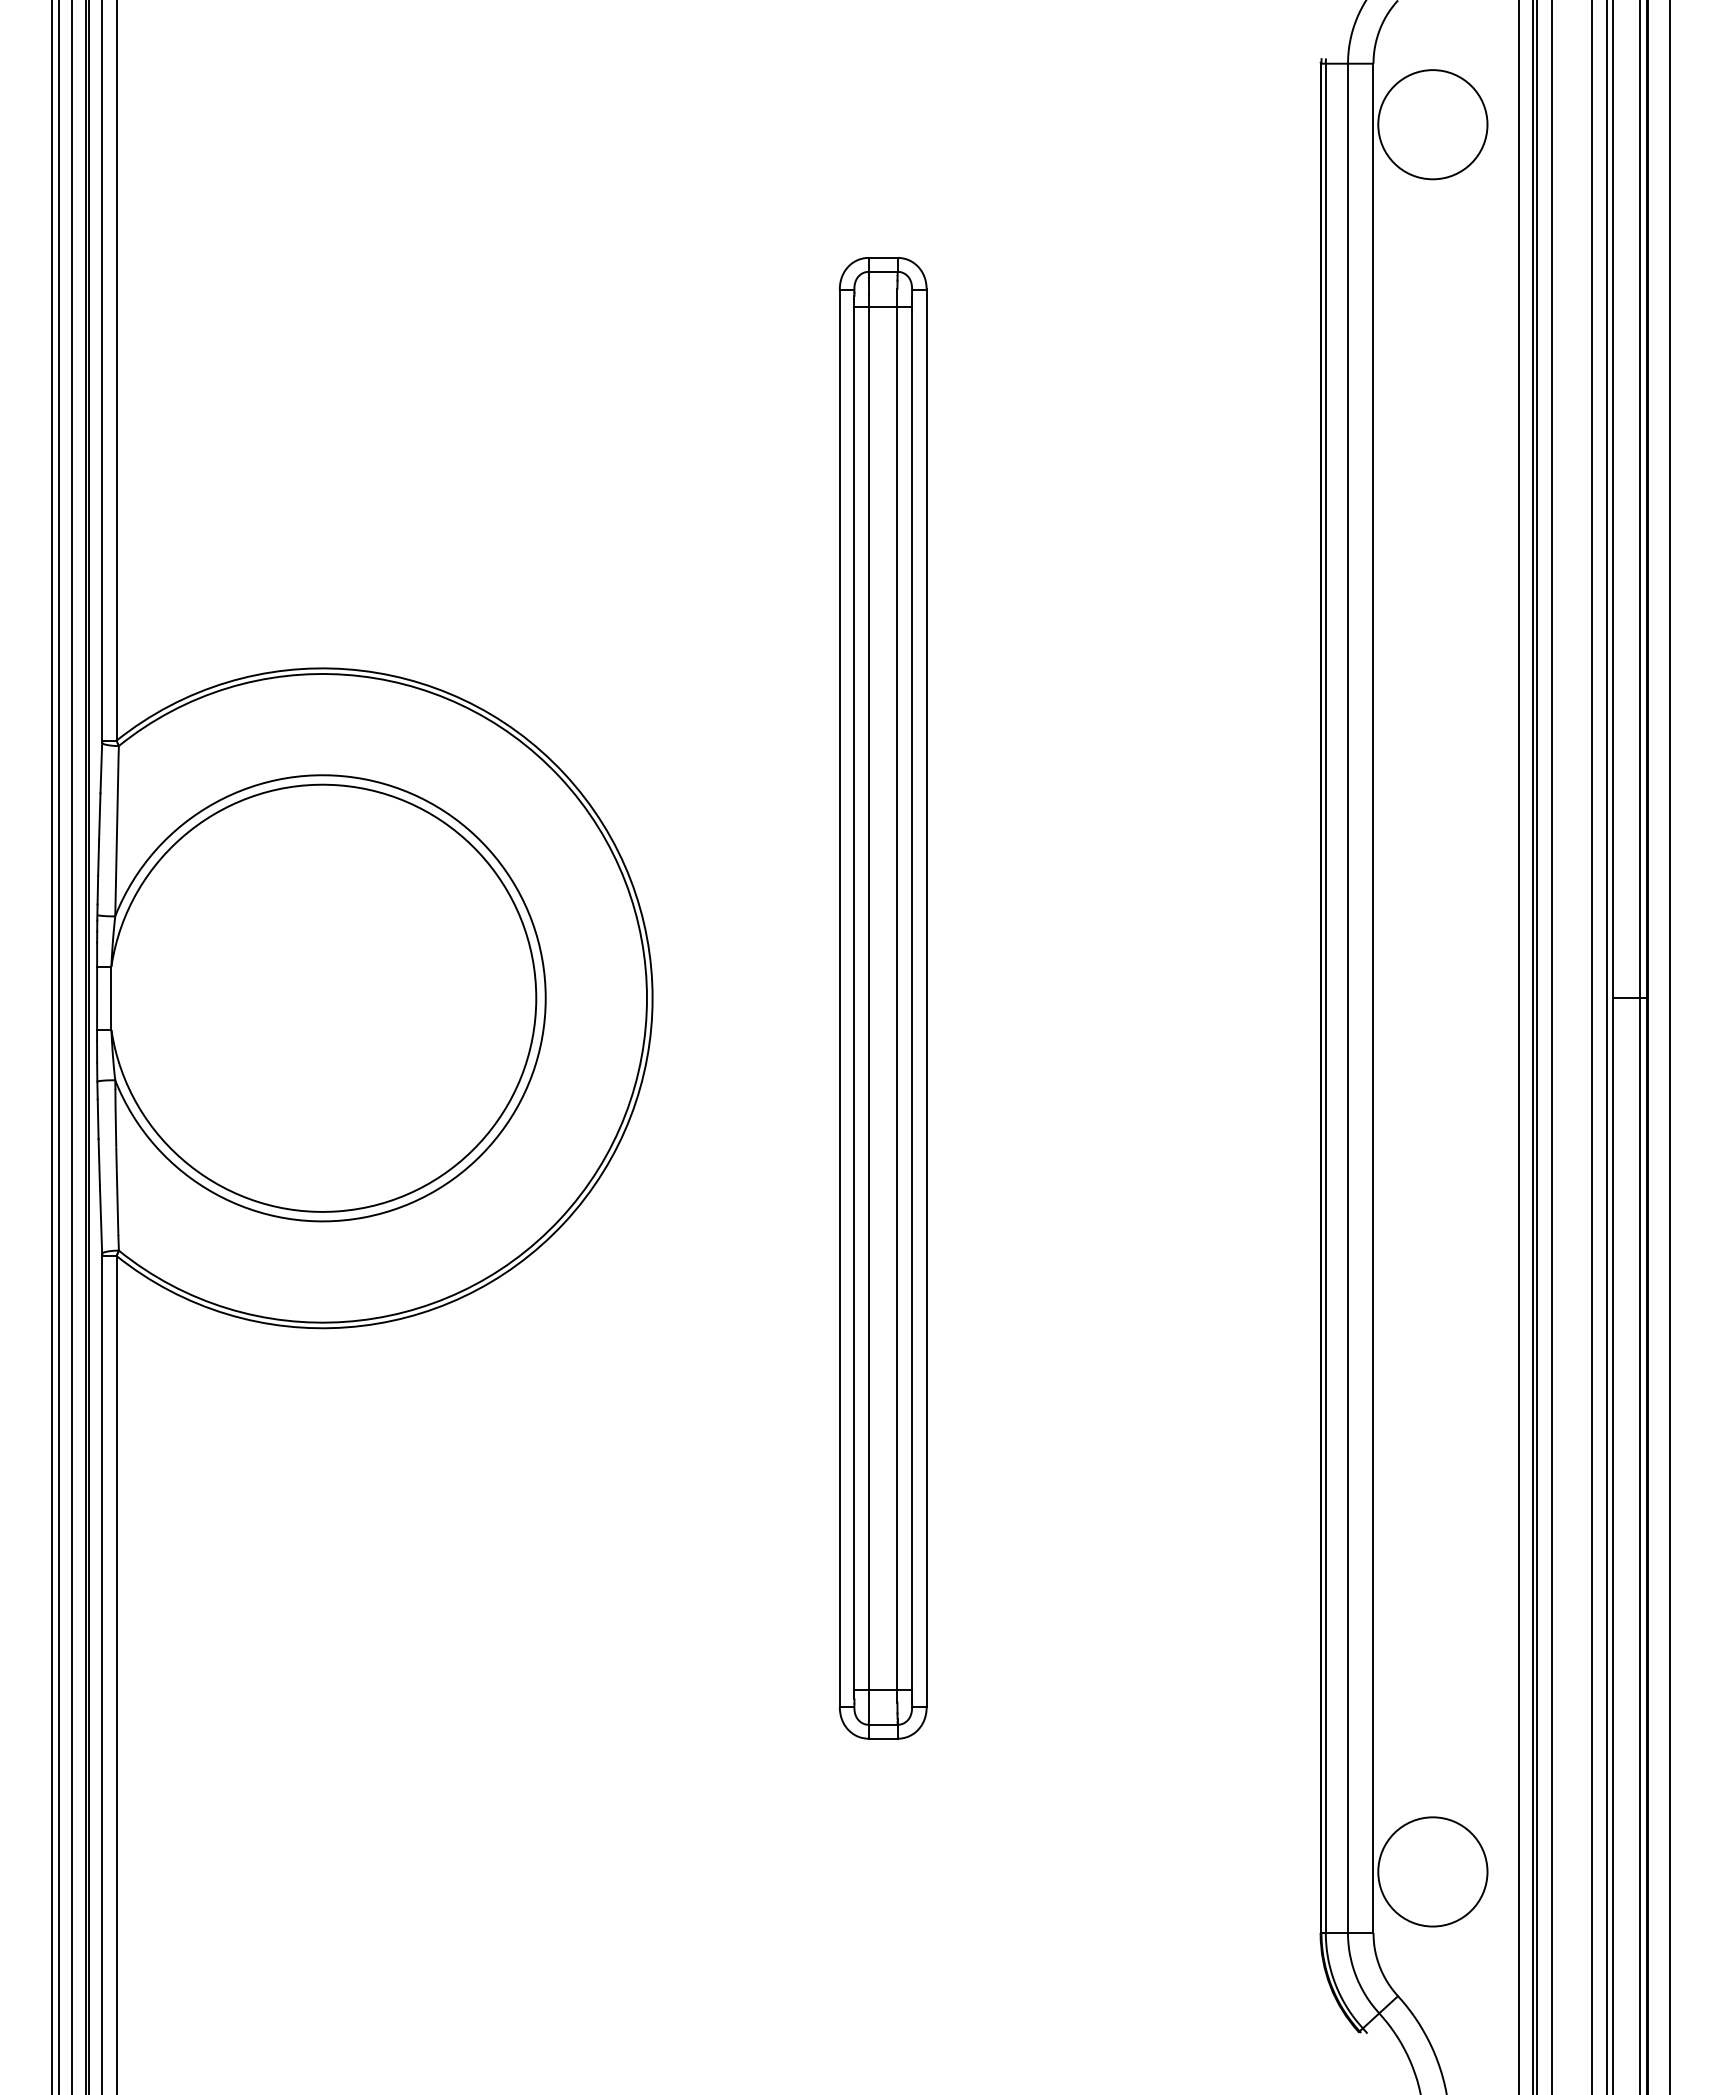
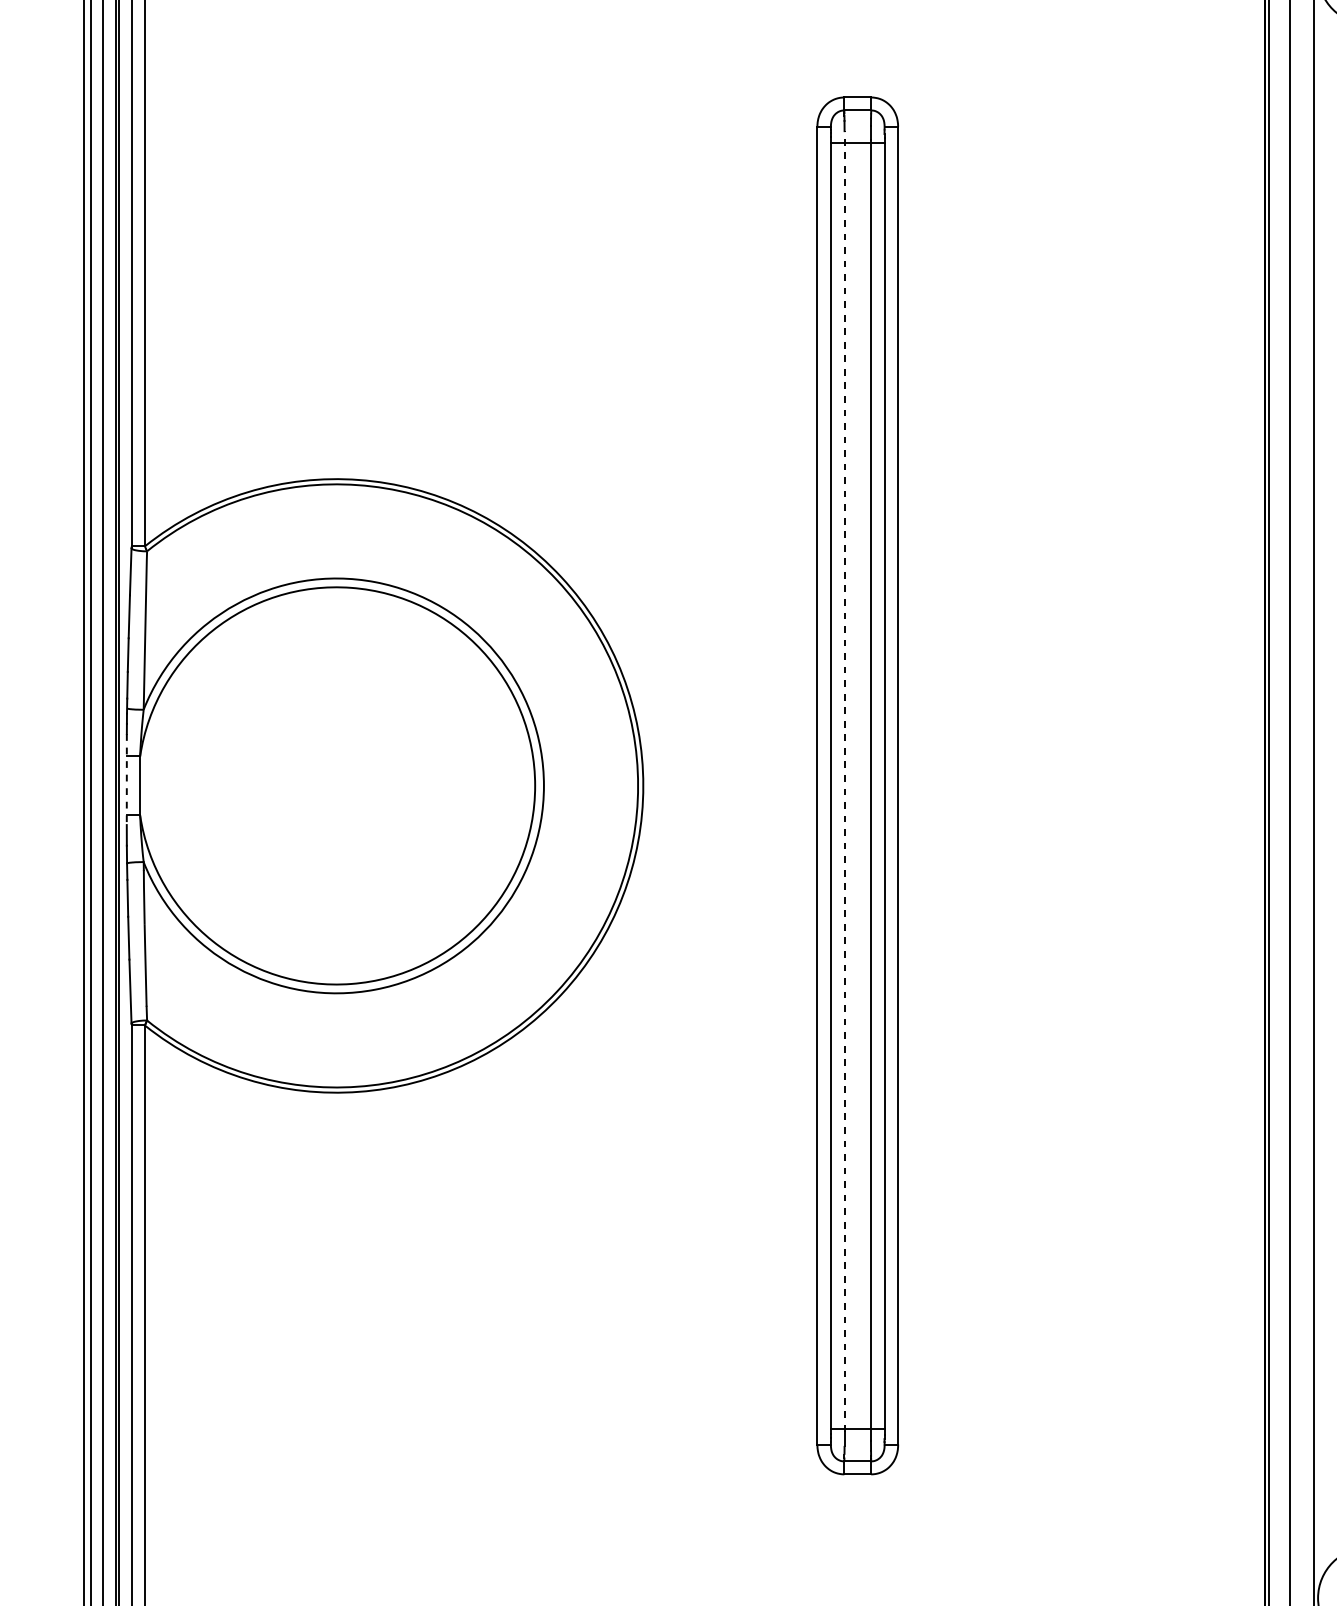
line: (97, 991) -> (127, 779), solid -> dashed
line: (869, 992) -> (844, 780), solid -> dashed

